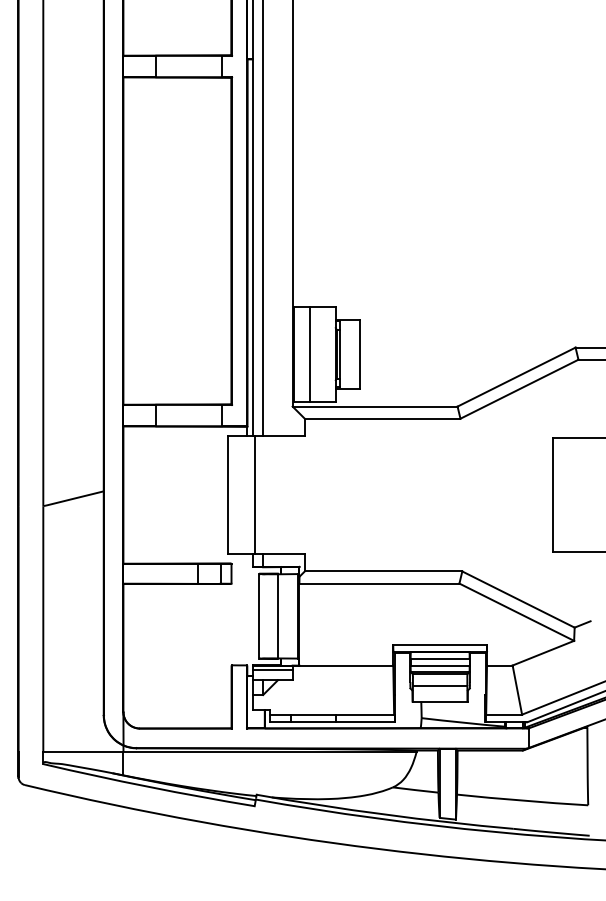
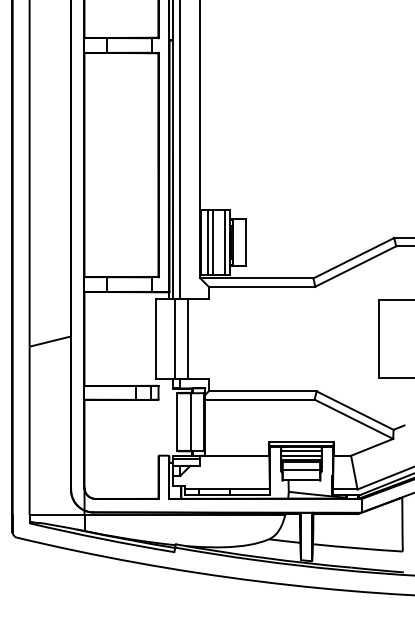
line: (304, 354) -> (208, 242), added
line: (329, 354) -> (225, 242), added
line: (275, 494) -> (188, 338), added

